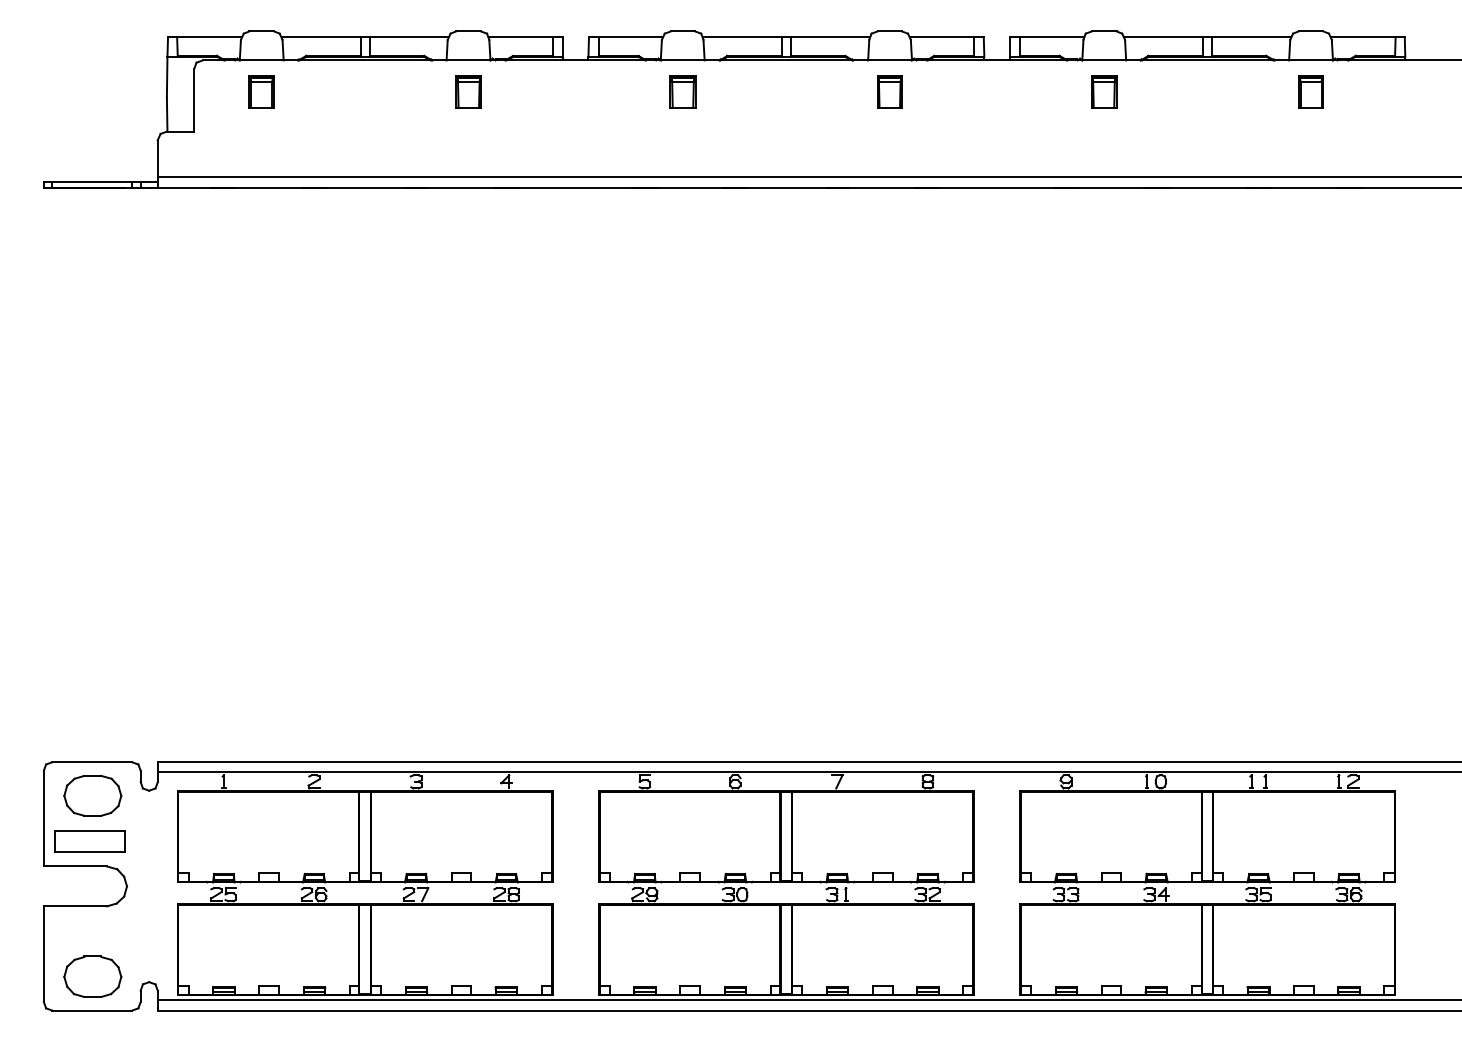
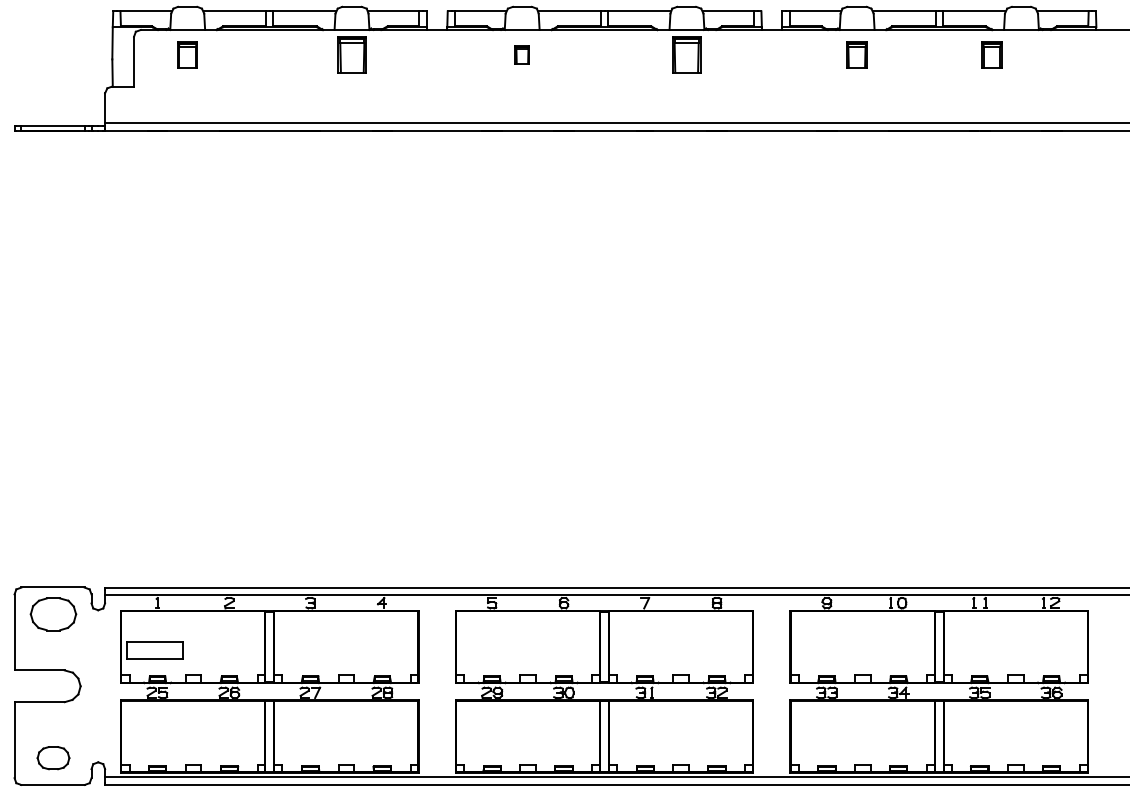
part: (468, 91) -> (351, 54), size x1.4
part: (682, 91) -> (522, 54), size x0.7
part: (889, 91) -> (686, 54), size x1.4
part: (1310, 91) -> (991, 54), moved
part: (89, 841) -> (154, 650), moved
part: (92, 976) -> (53, 757), size x0.7

